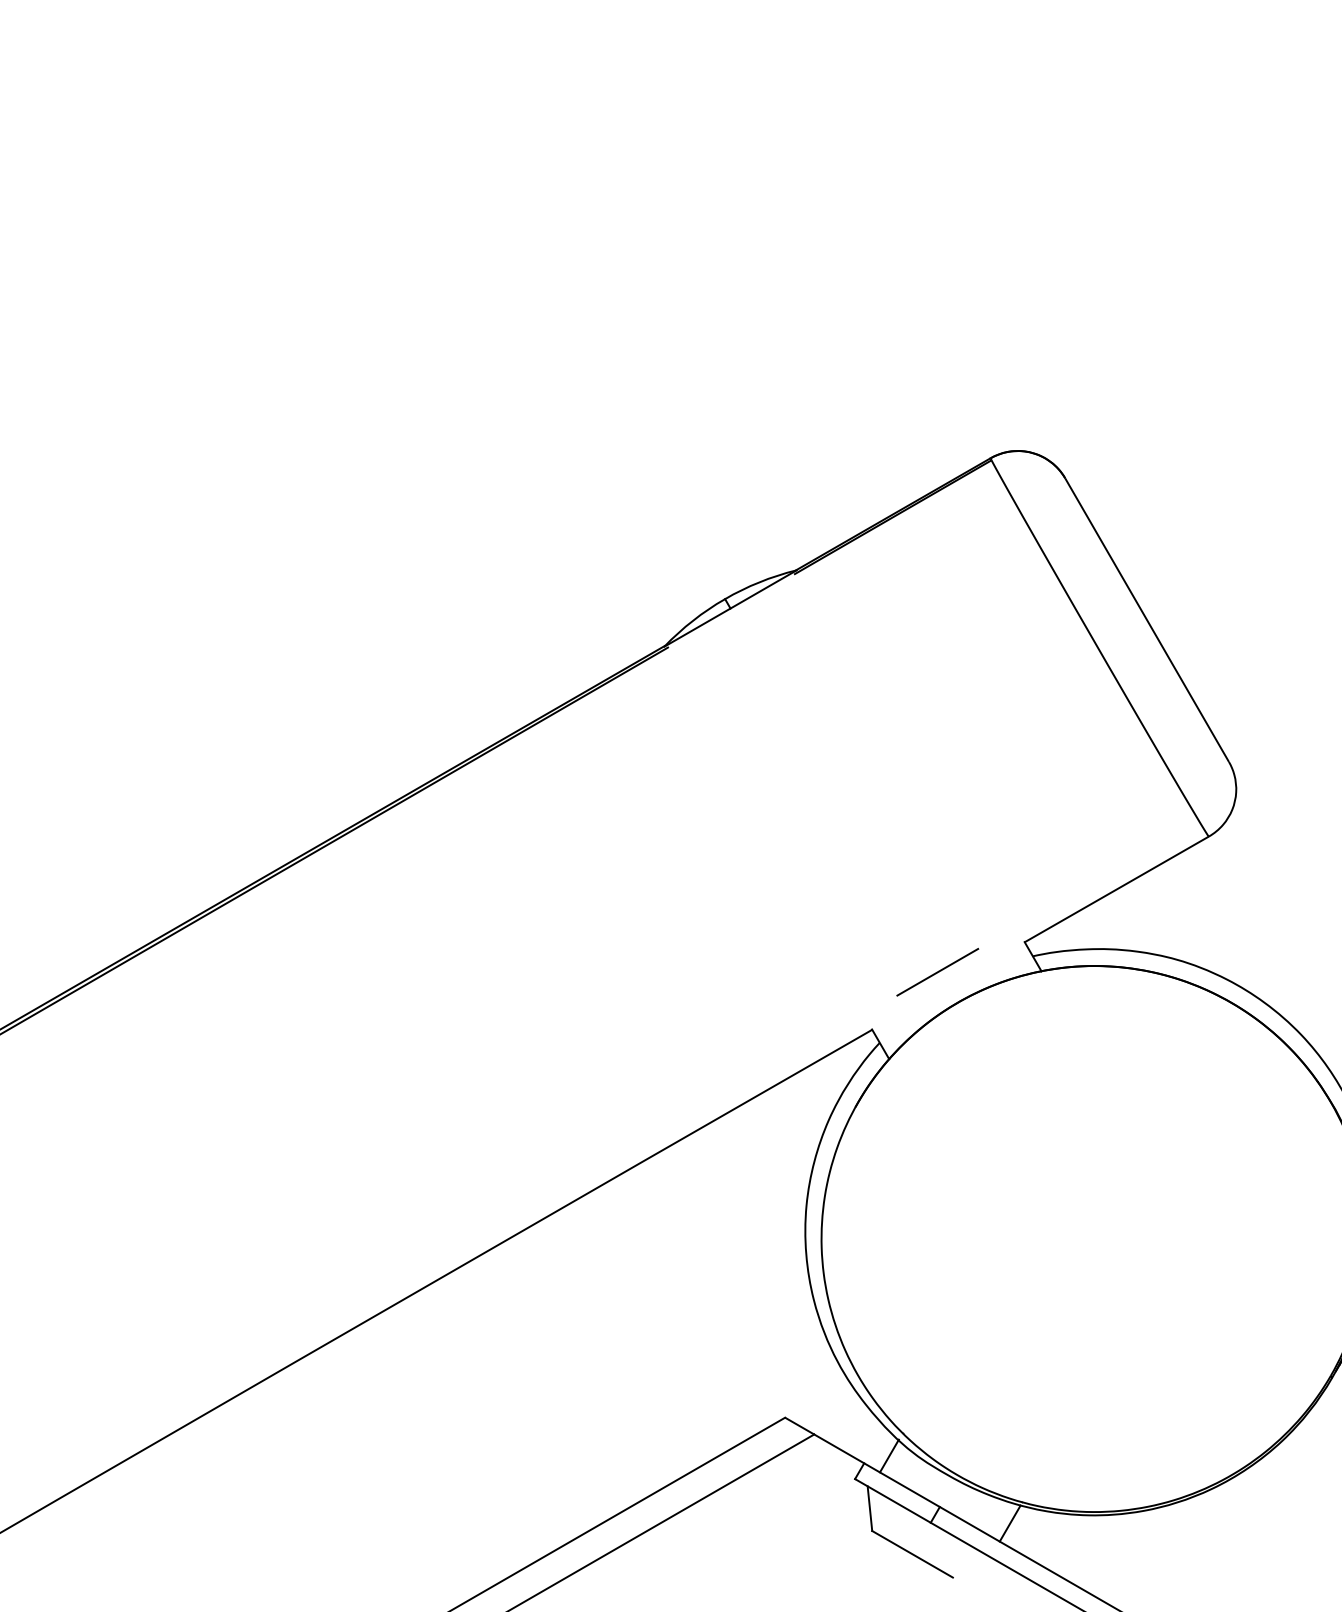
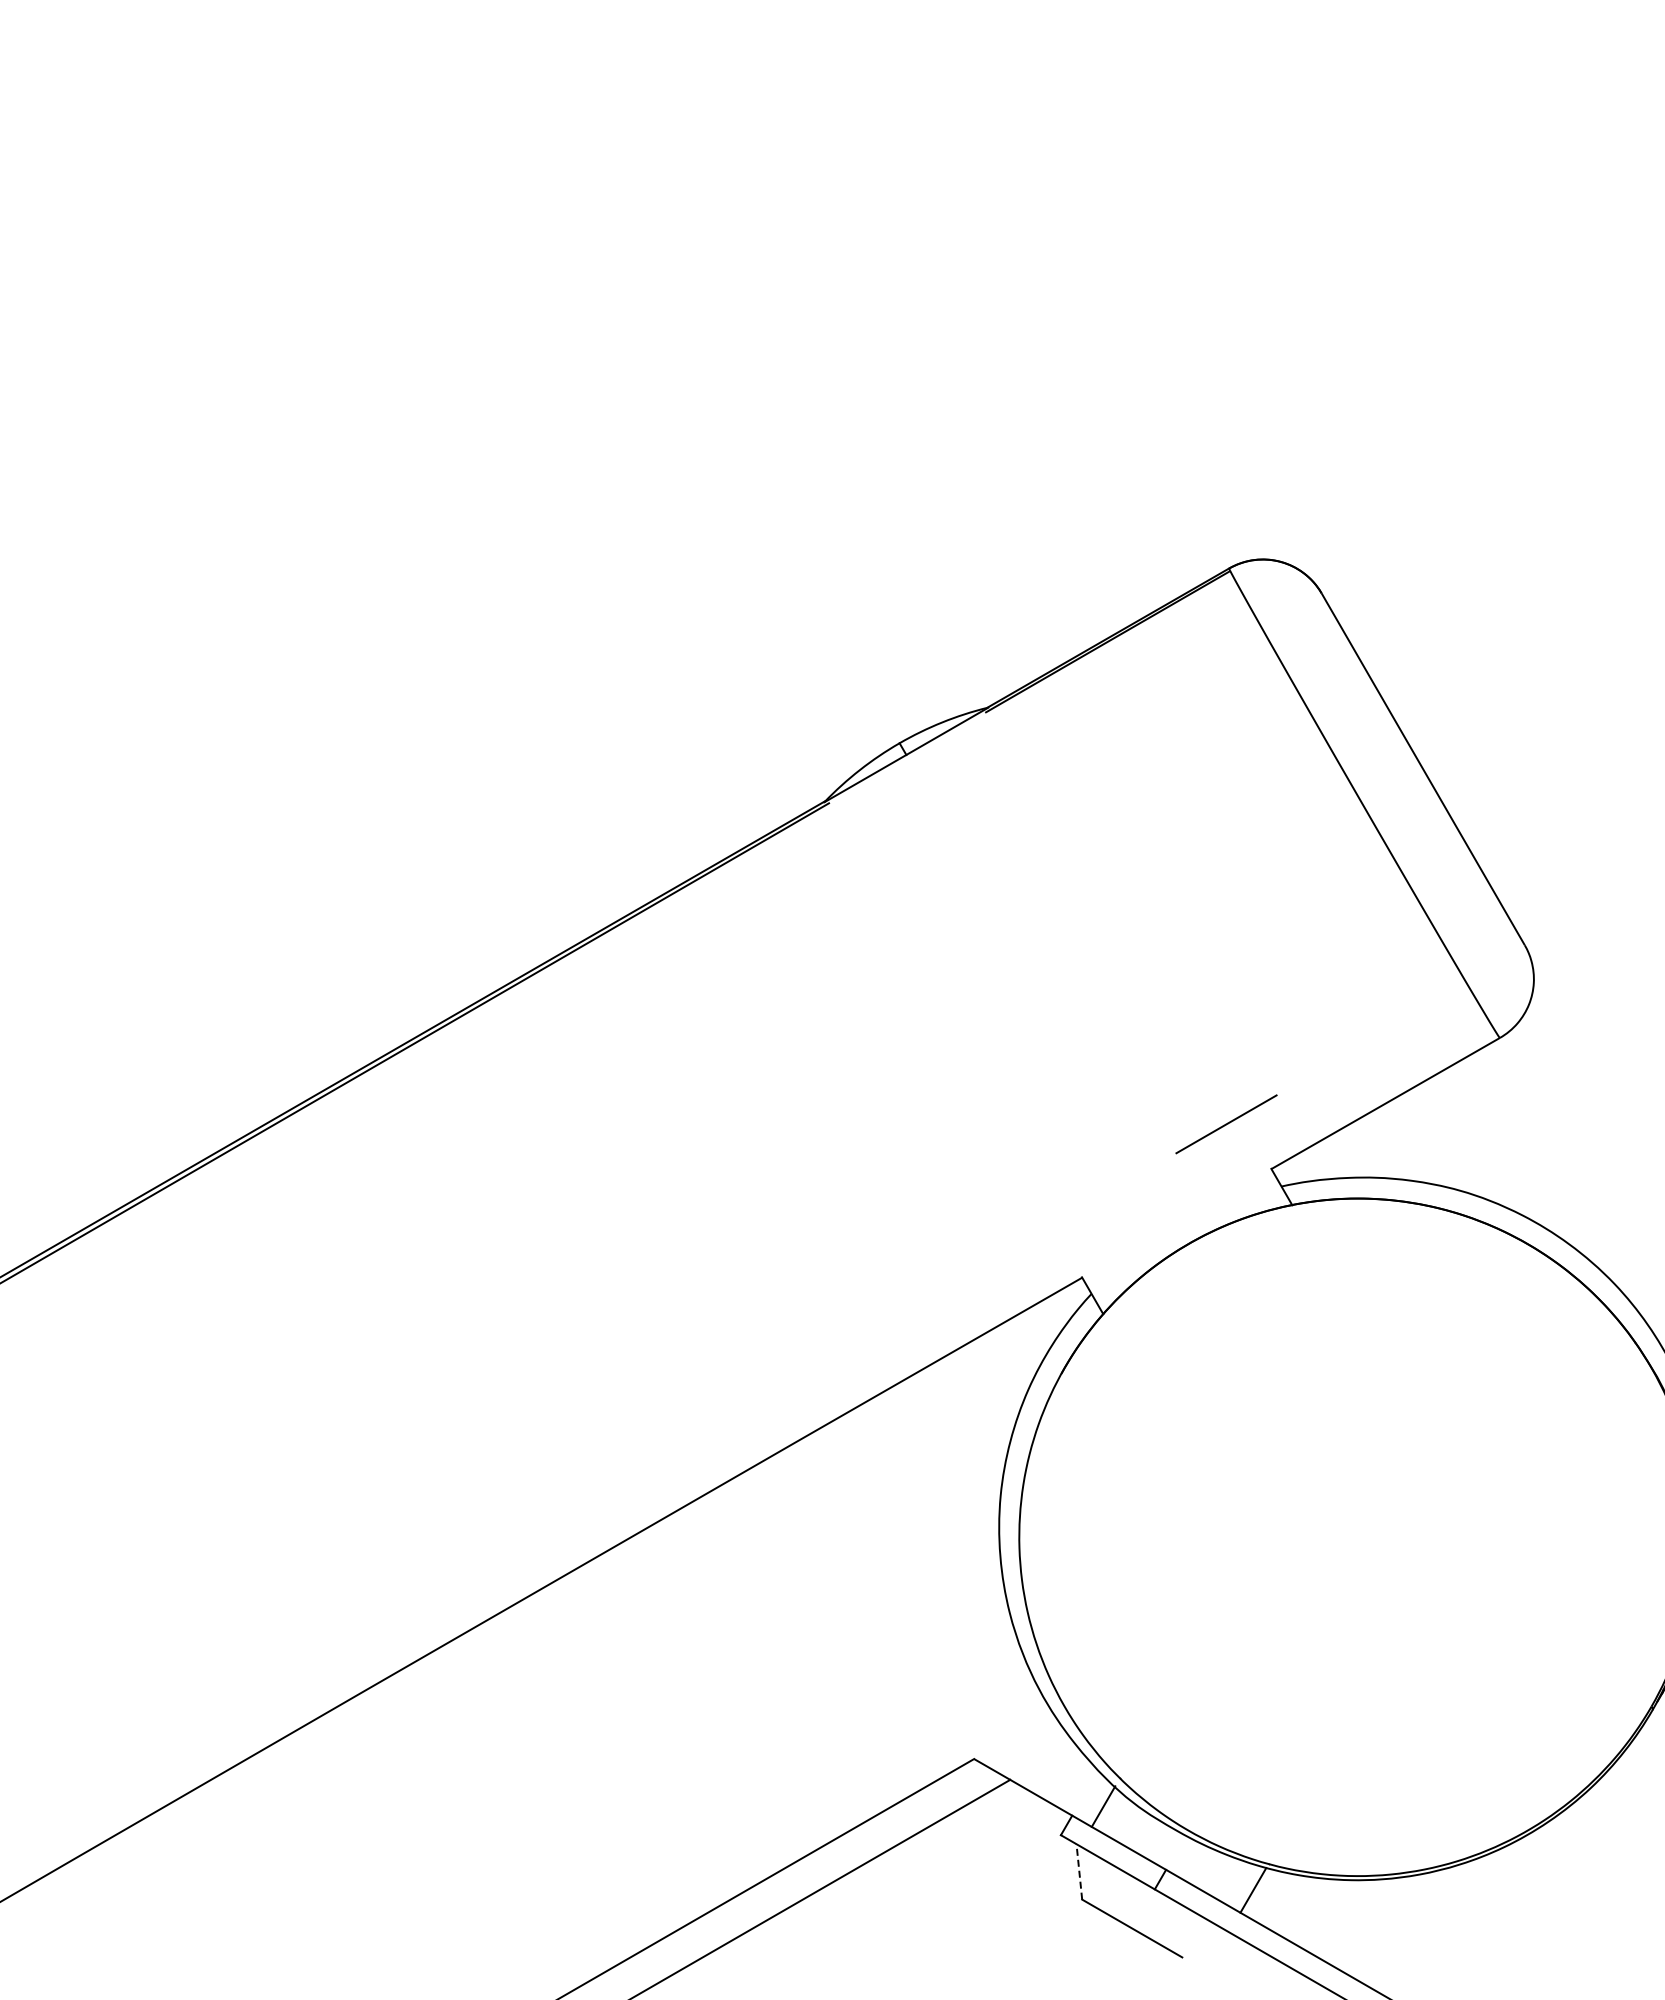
line: (937, 972) -> (1226, 1124), moved
line: (870, 1508) -> (1079, 1871), solid -> dashed

